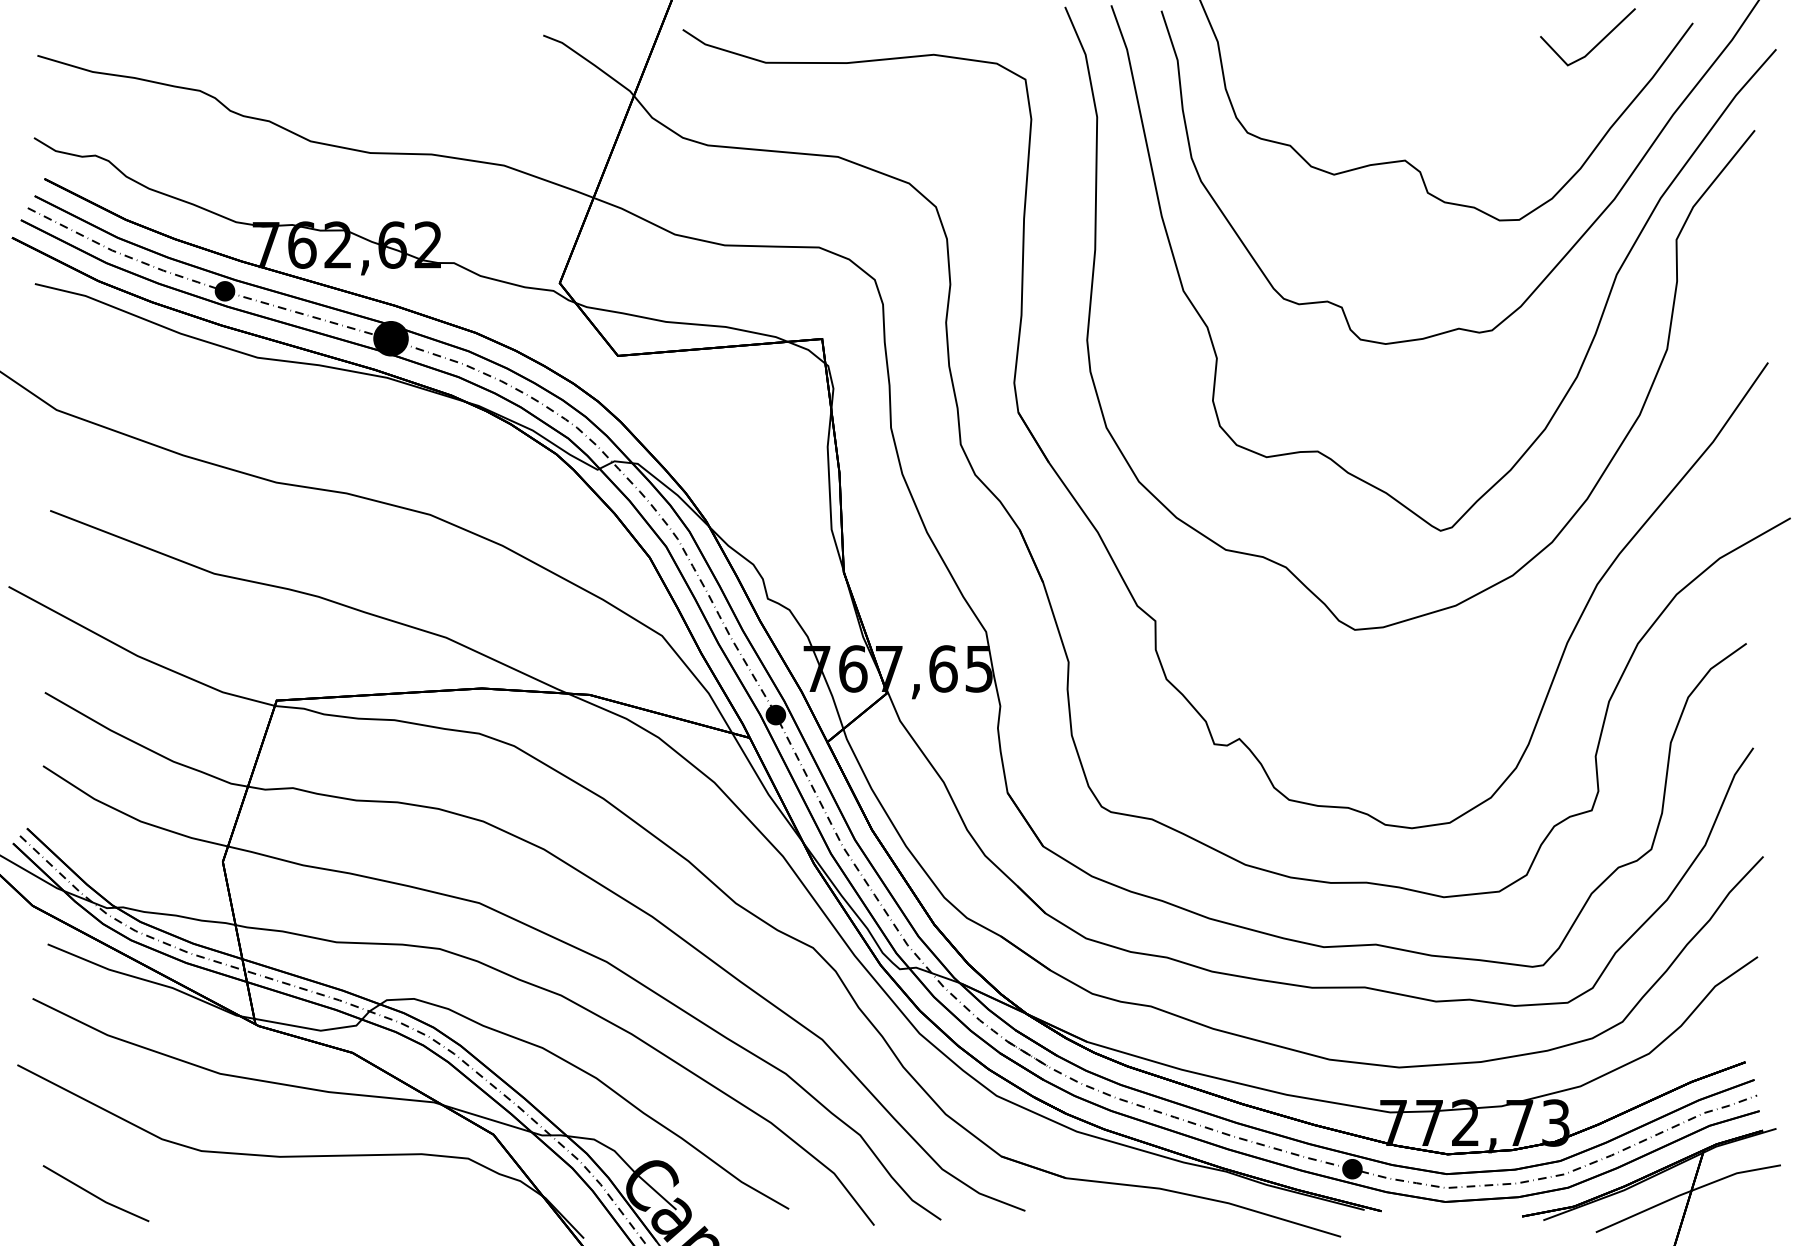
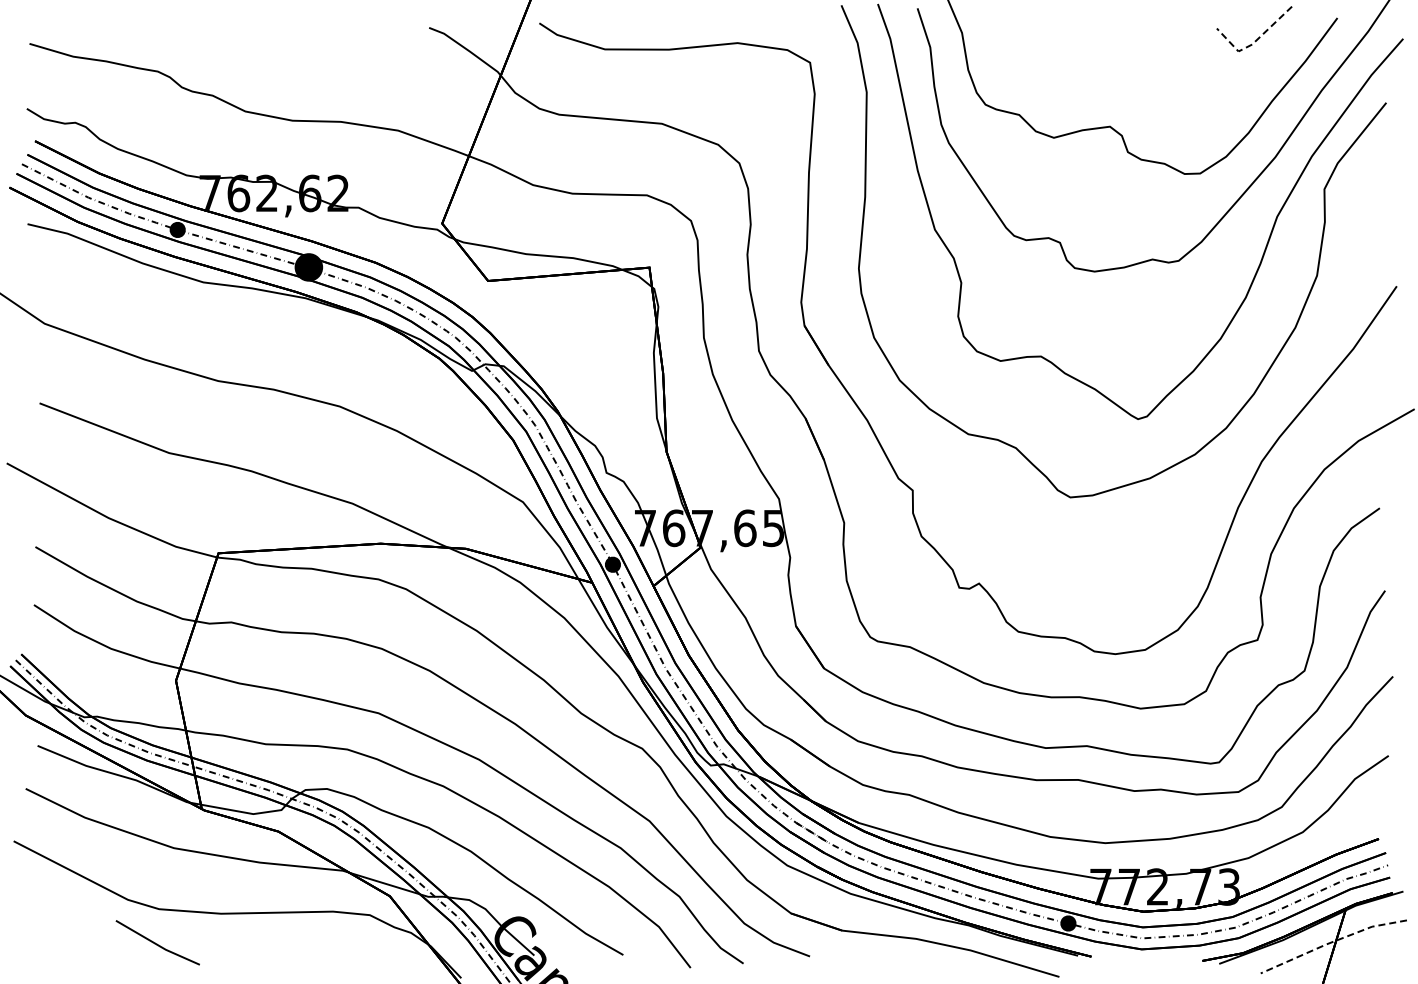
line: (1587, 54) -> (1254, 42), solid -> dashed
line: (1686, 1193) -> (1332, 942), solid -> dashed
line: (95, 1194) -> (157, 943), moved

